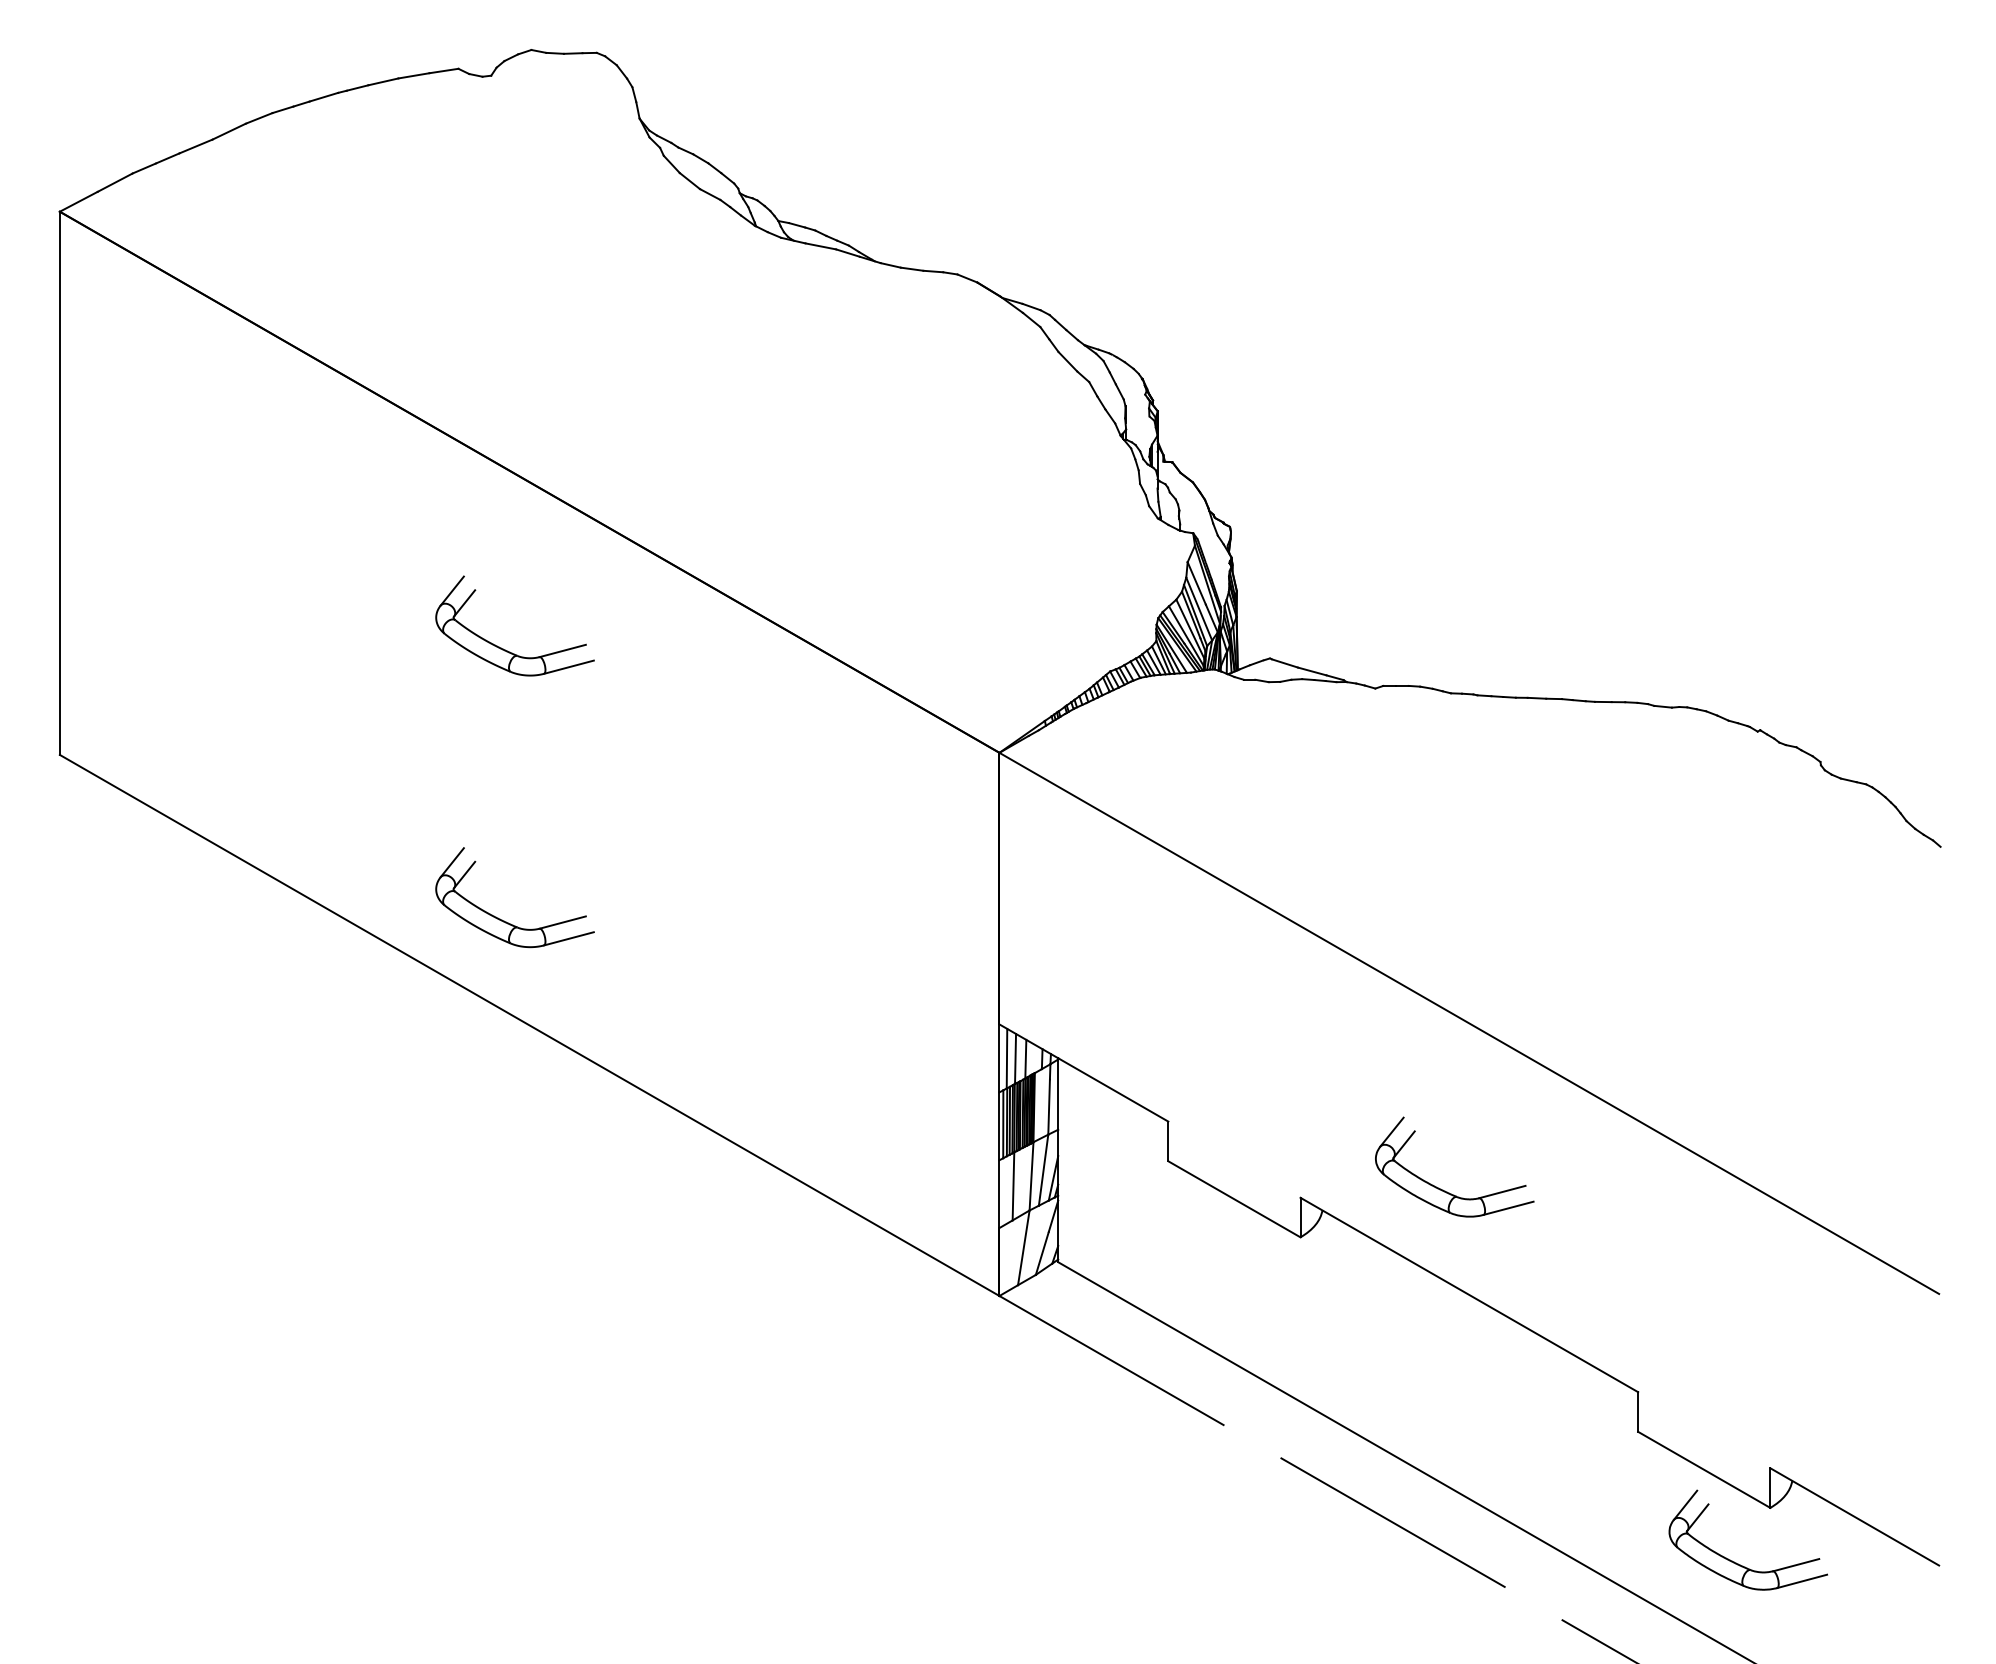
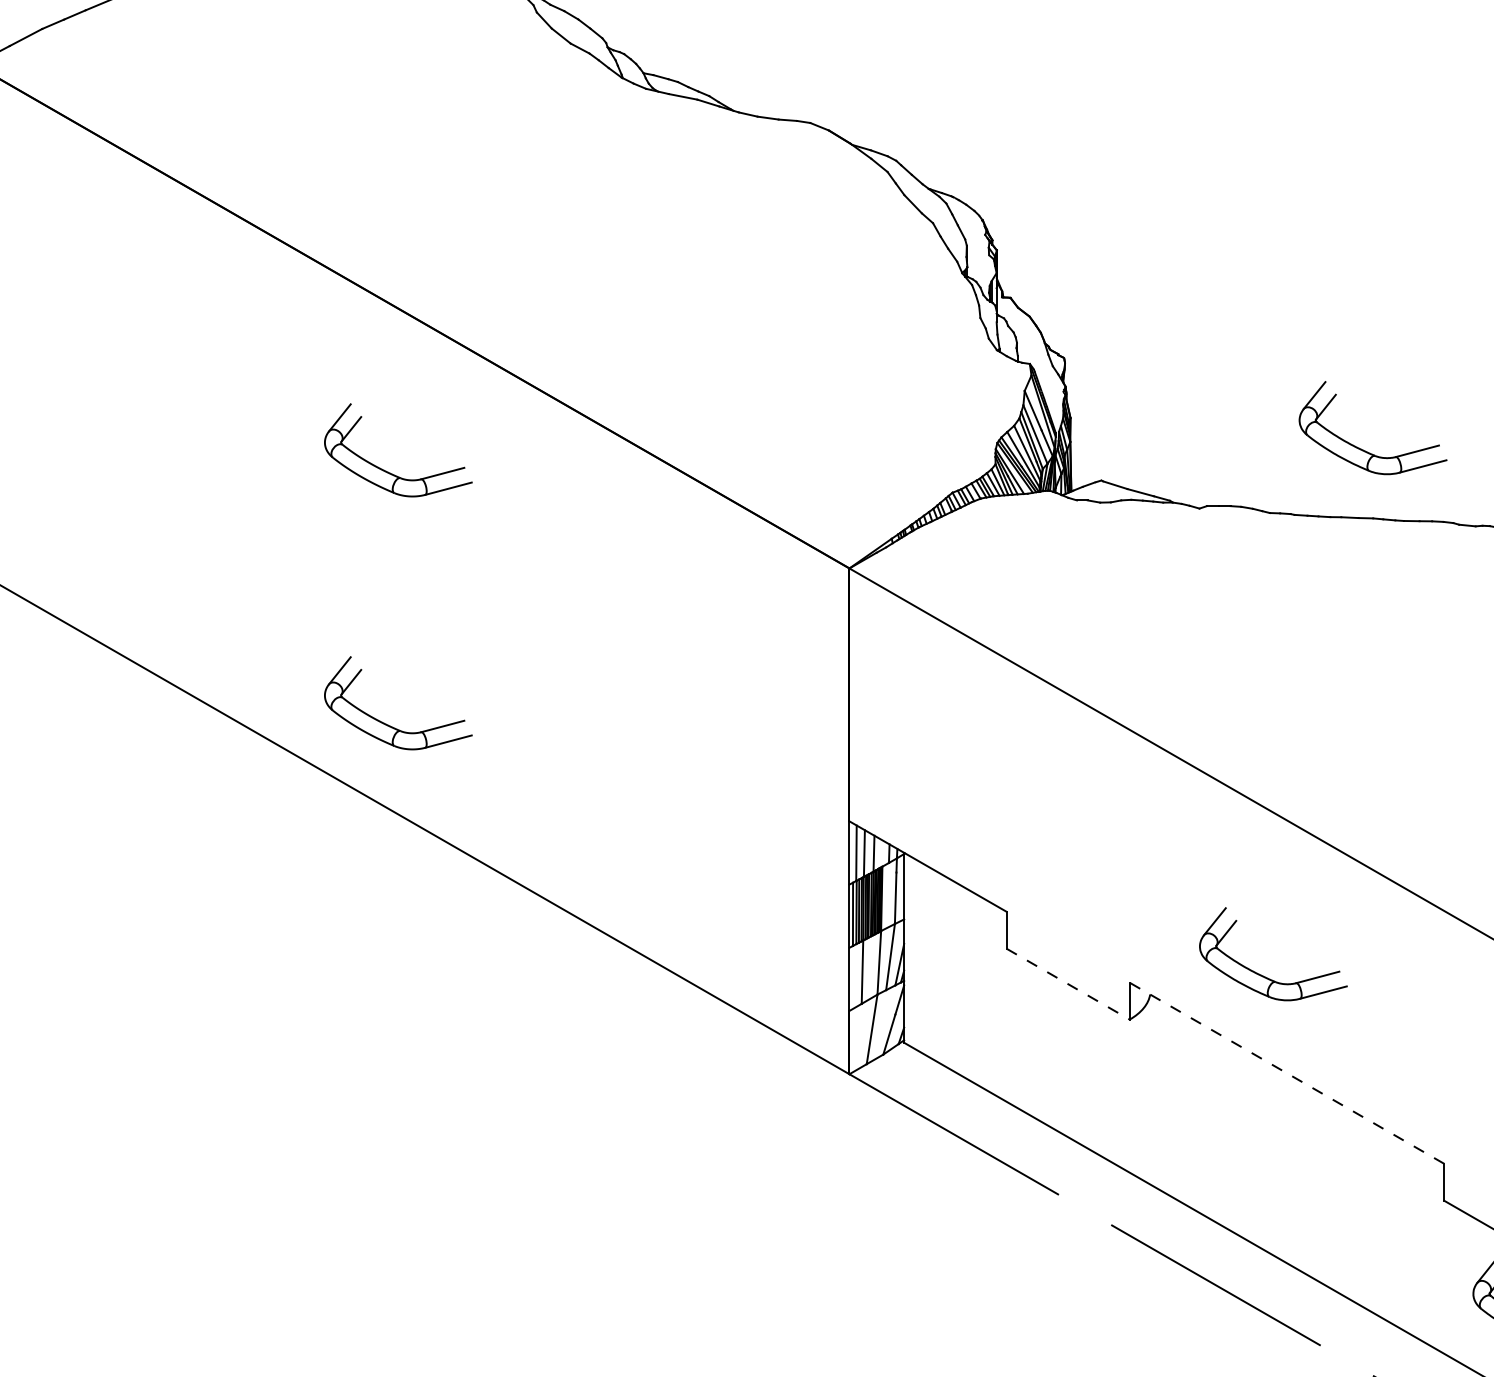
part: (1550, 624) -> (1362, 448), added
line: (1234, 1199) -> (1068, 984), solid -> dashed
line: (1469, 1294) -> (1287, 1072), solid -> dashed

